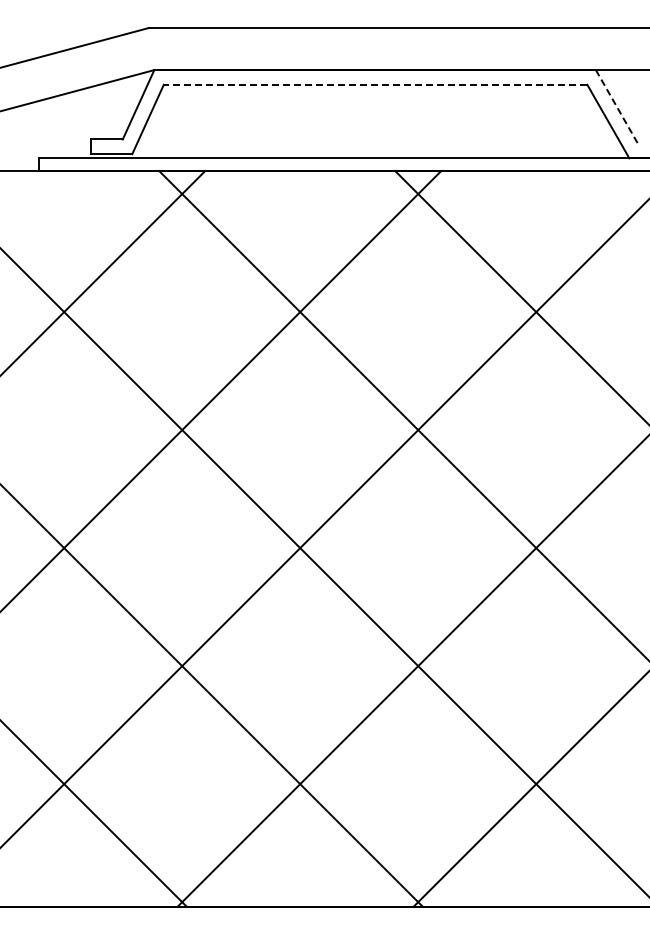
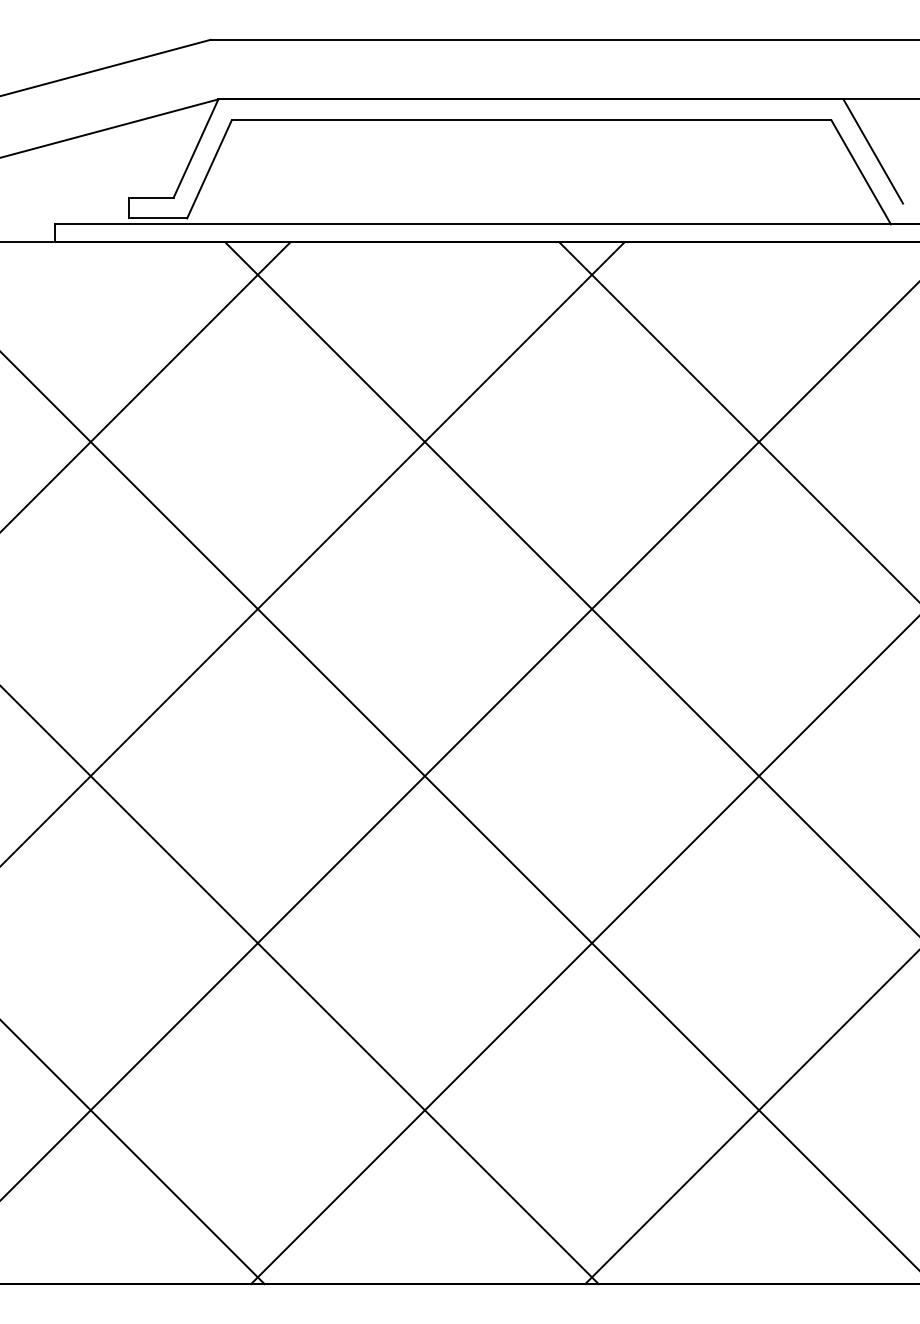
line: (375, 84) -> (531, 119), dashed -> solid
line: (617, 107) -> (874, 152), dashed -> solid

